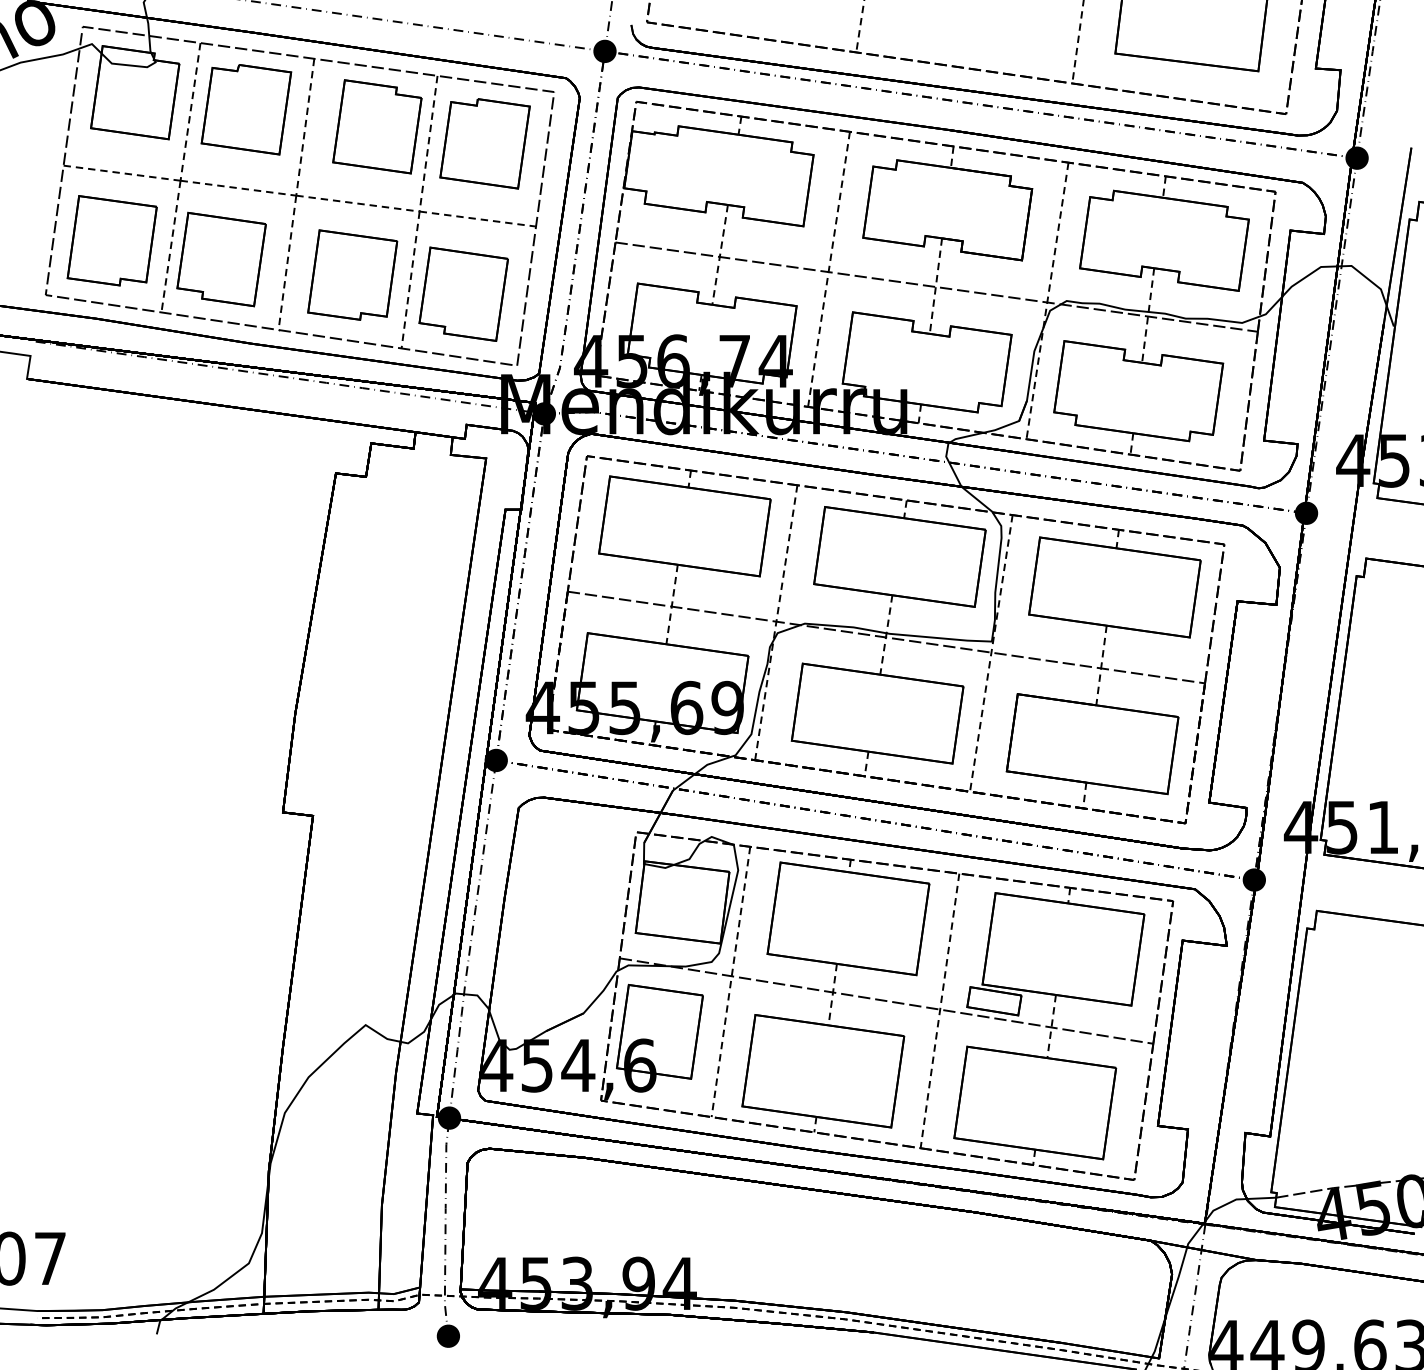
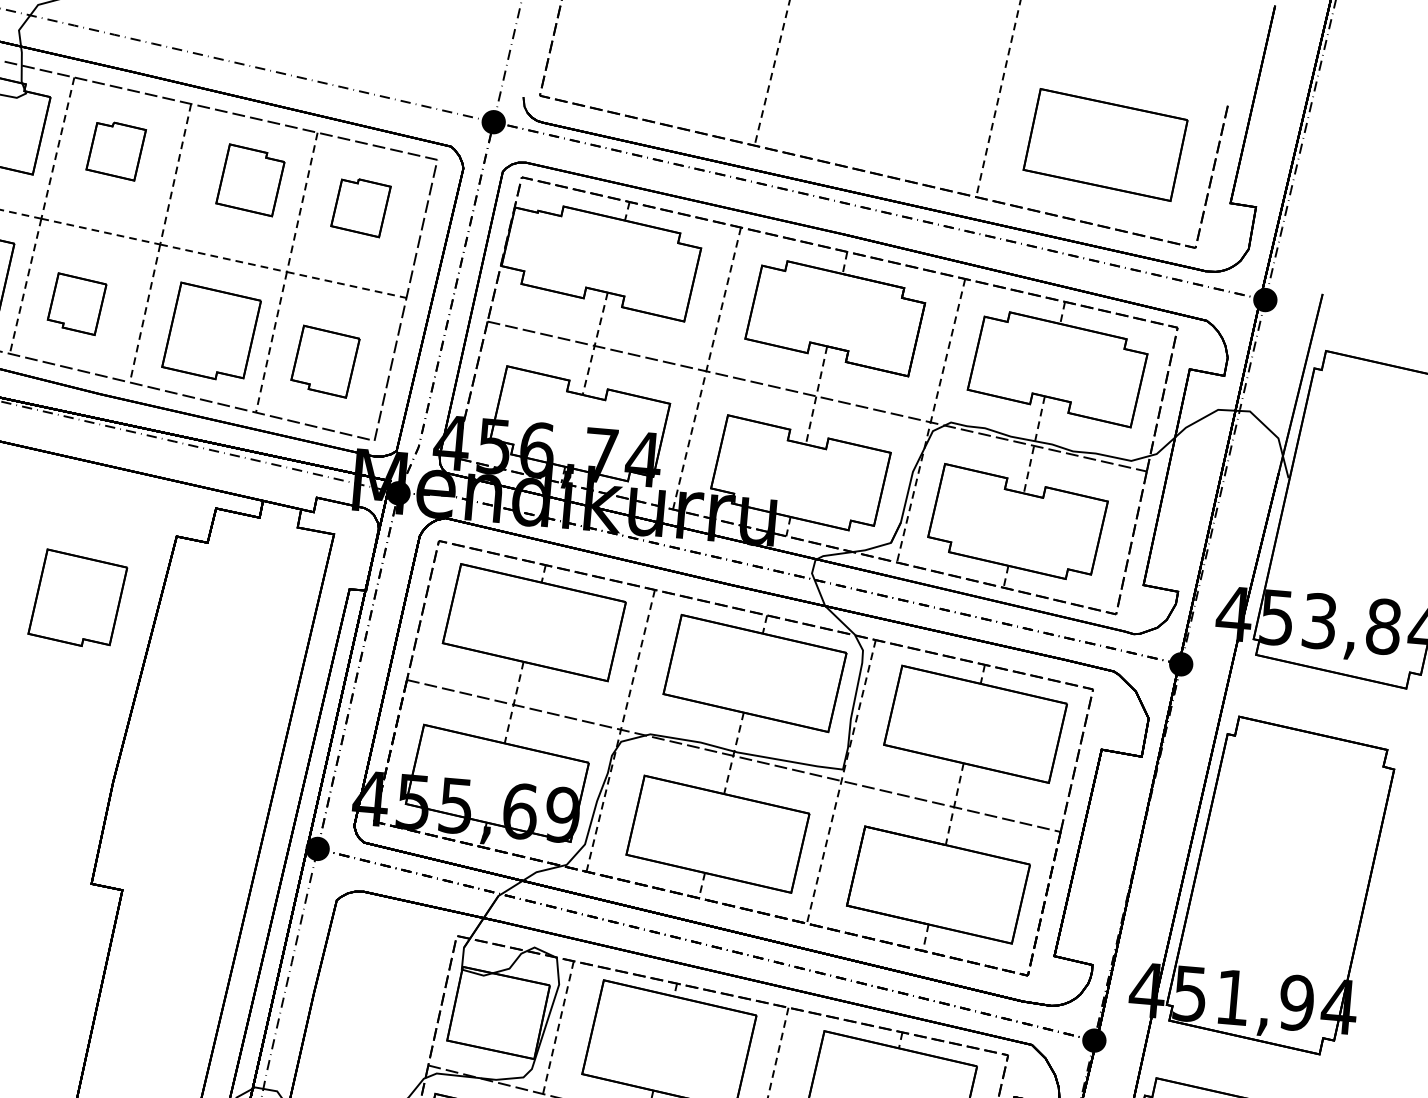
part: (246, 109) -> (116, 150), size x0.6
part: (377, 126) -> (250, 179), size x0.7
part: (484, 143) -> (360, 207), size x0.6
part: (221, 259) -> (76, 304), size x0.6
part: (463, 293) -> (325, 361), size x0.7
part: (246, 540) -> (77, 598), added

